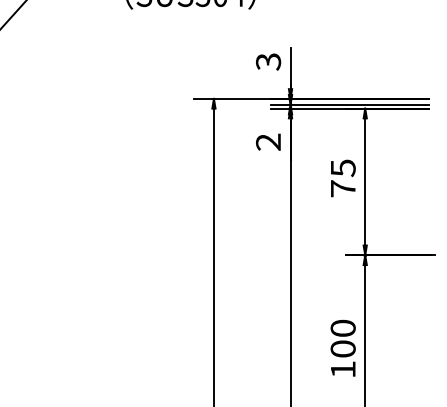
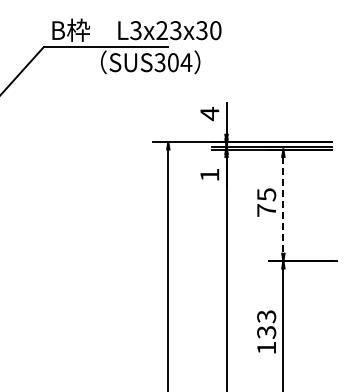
text: (268, 61) -> (209, 113), 3 -> 4
text: (268, 141) -> (209, 174), 2 -> 1
line: (365, 182) -> (283, 205), solid -> dashed
text: (343, 338) -> (266, 324), 100 -> 133

